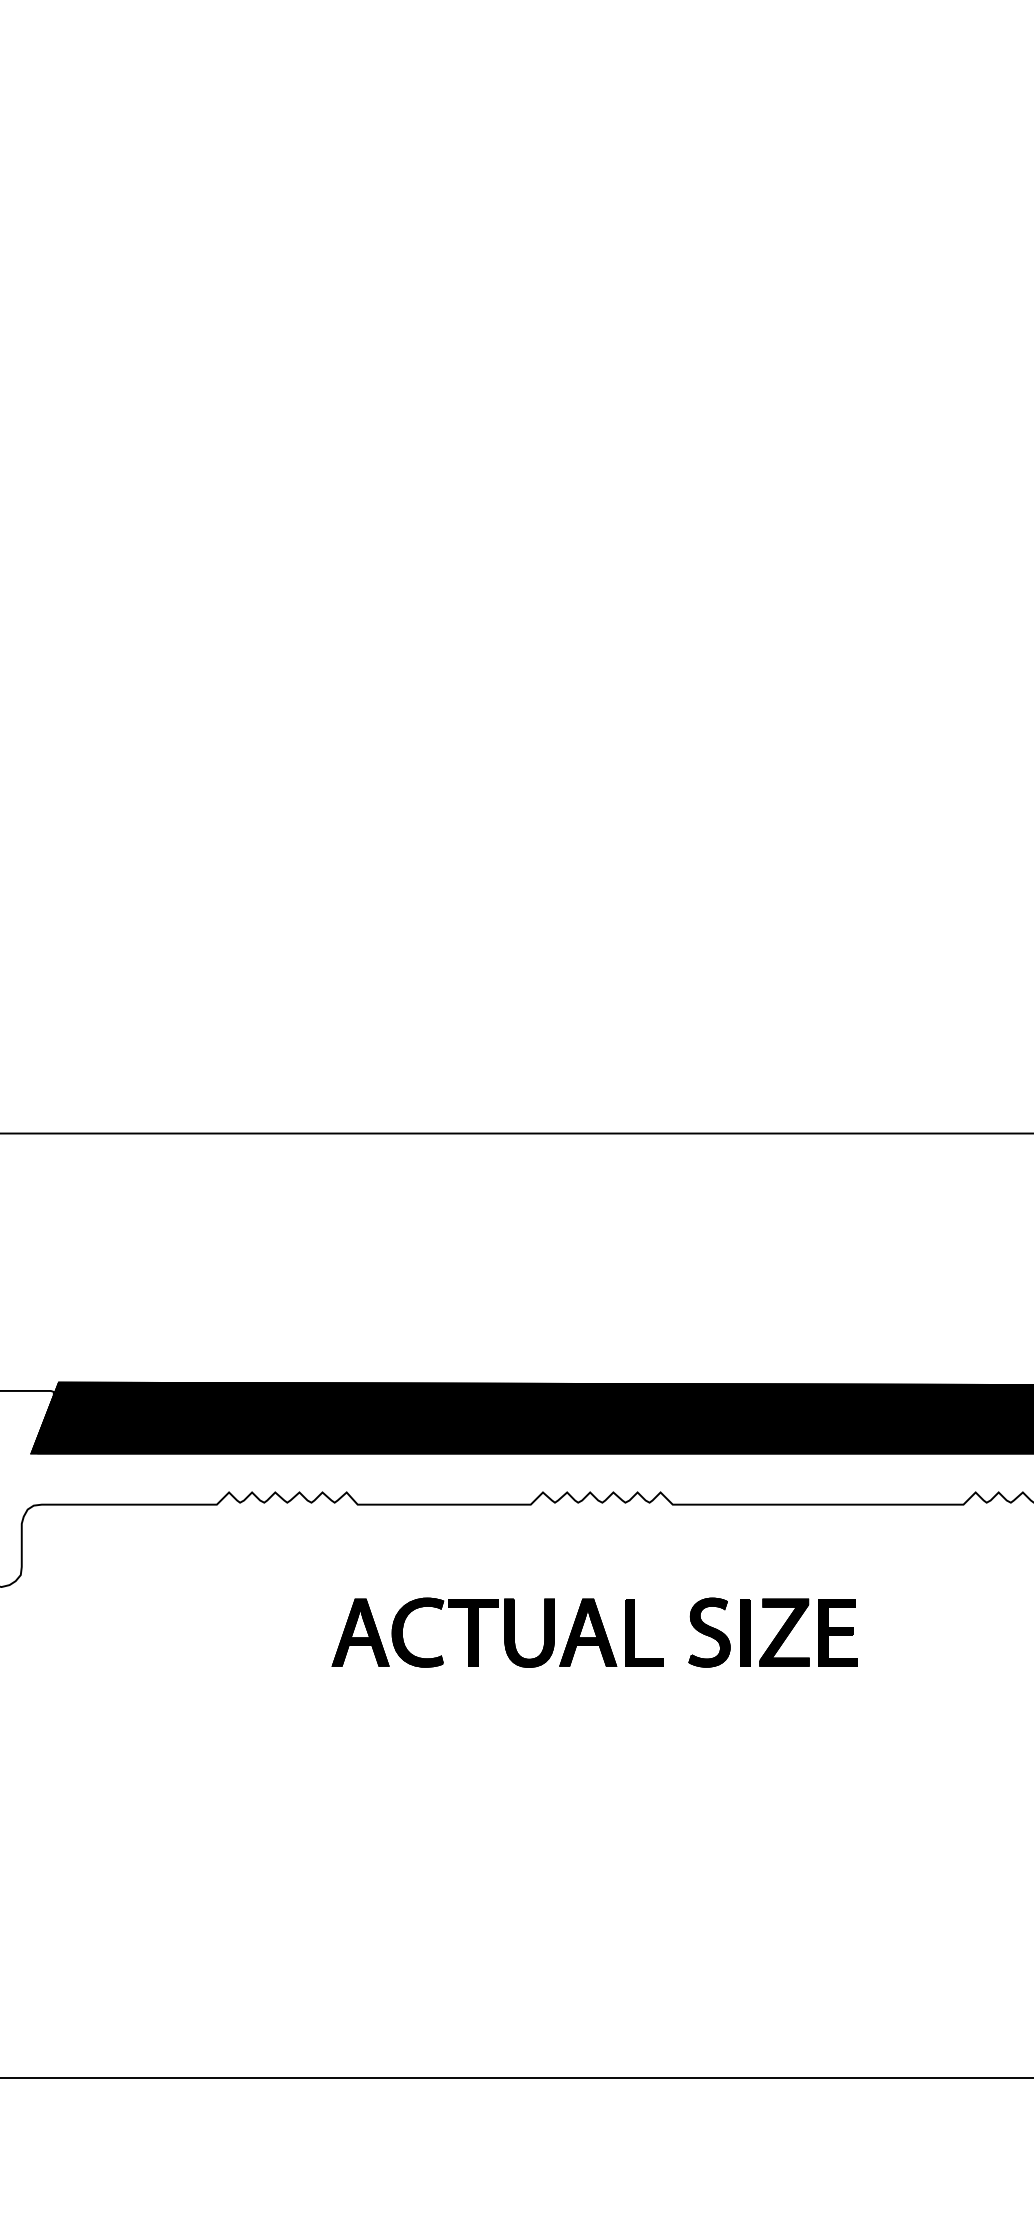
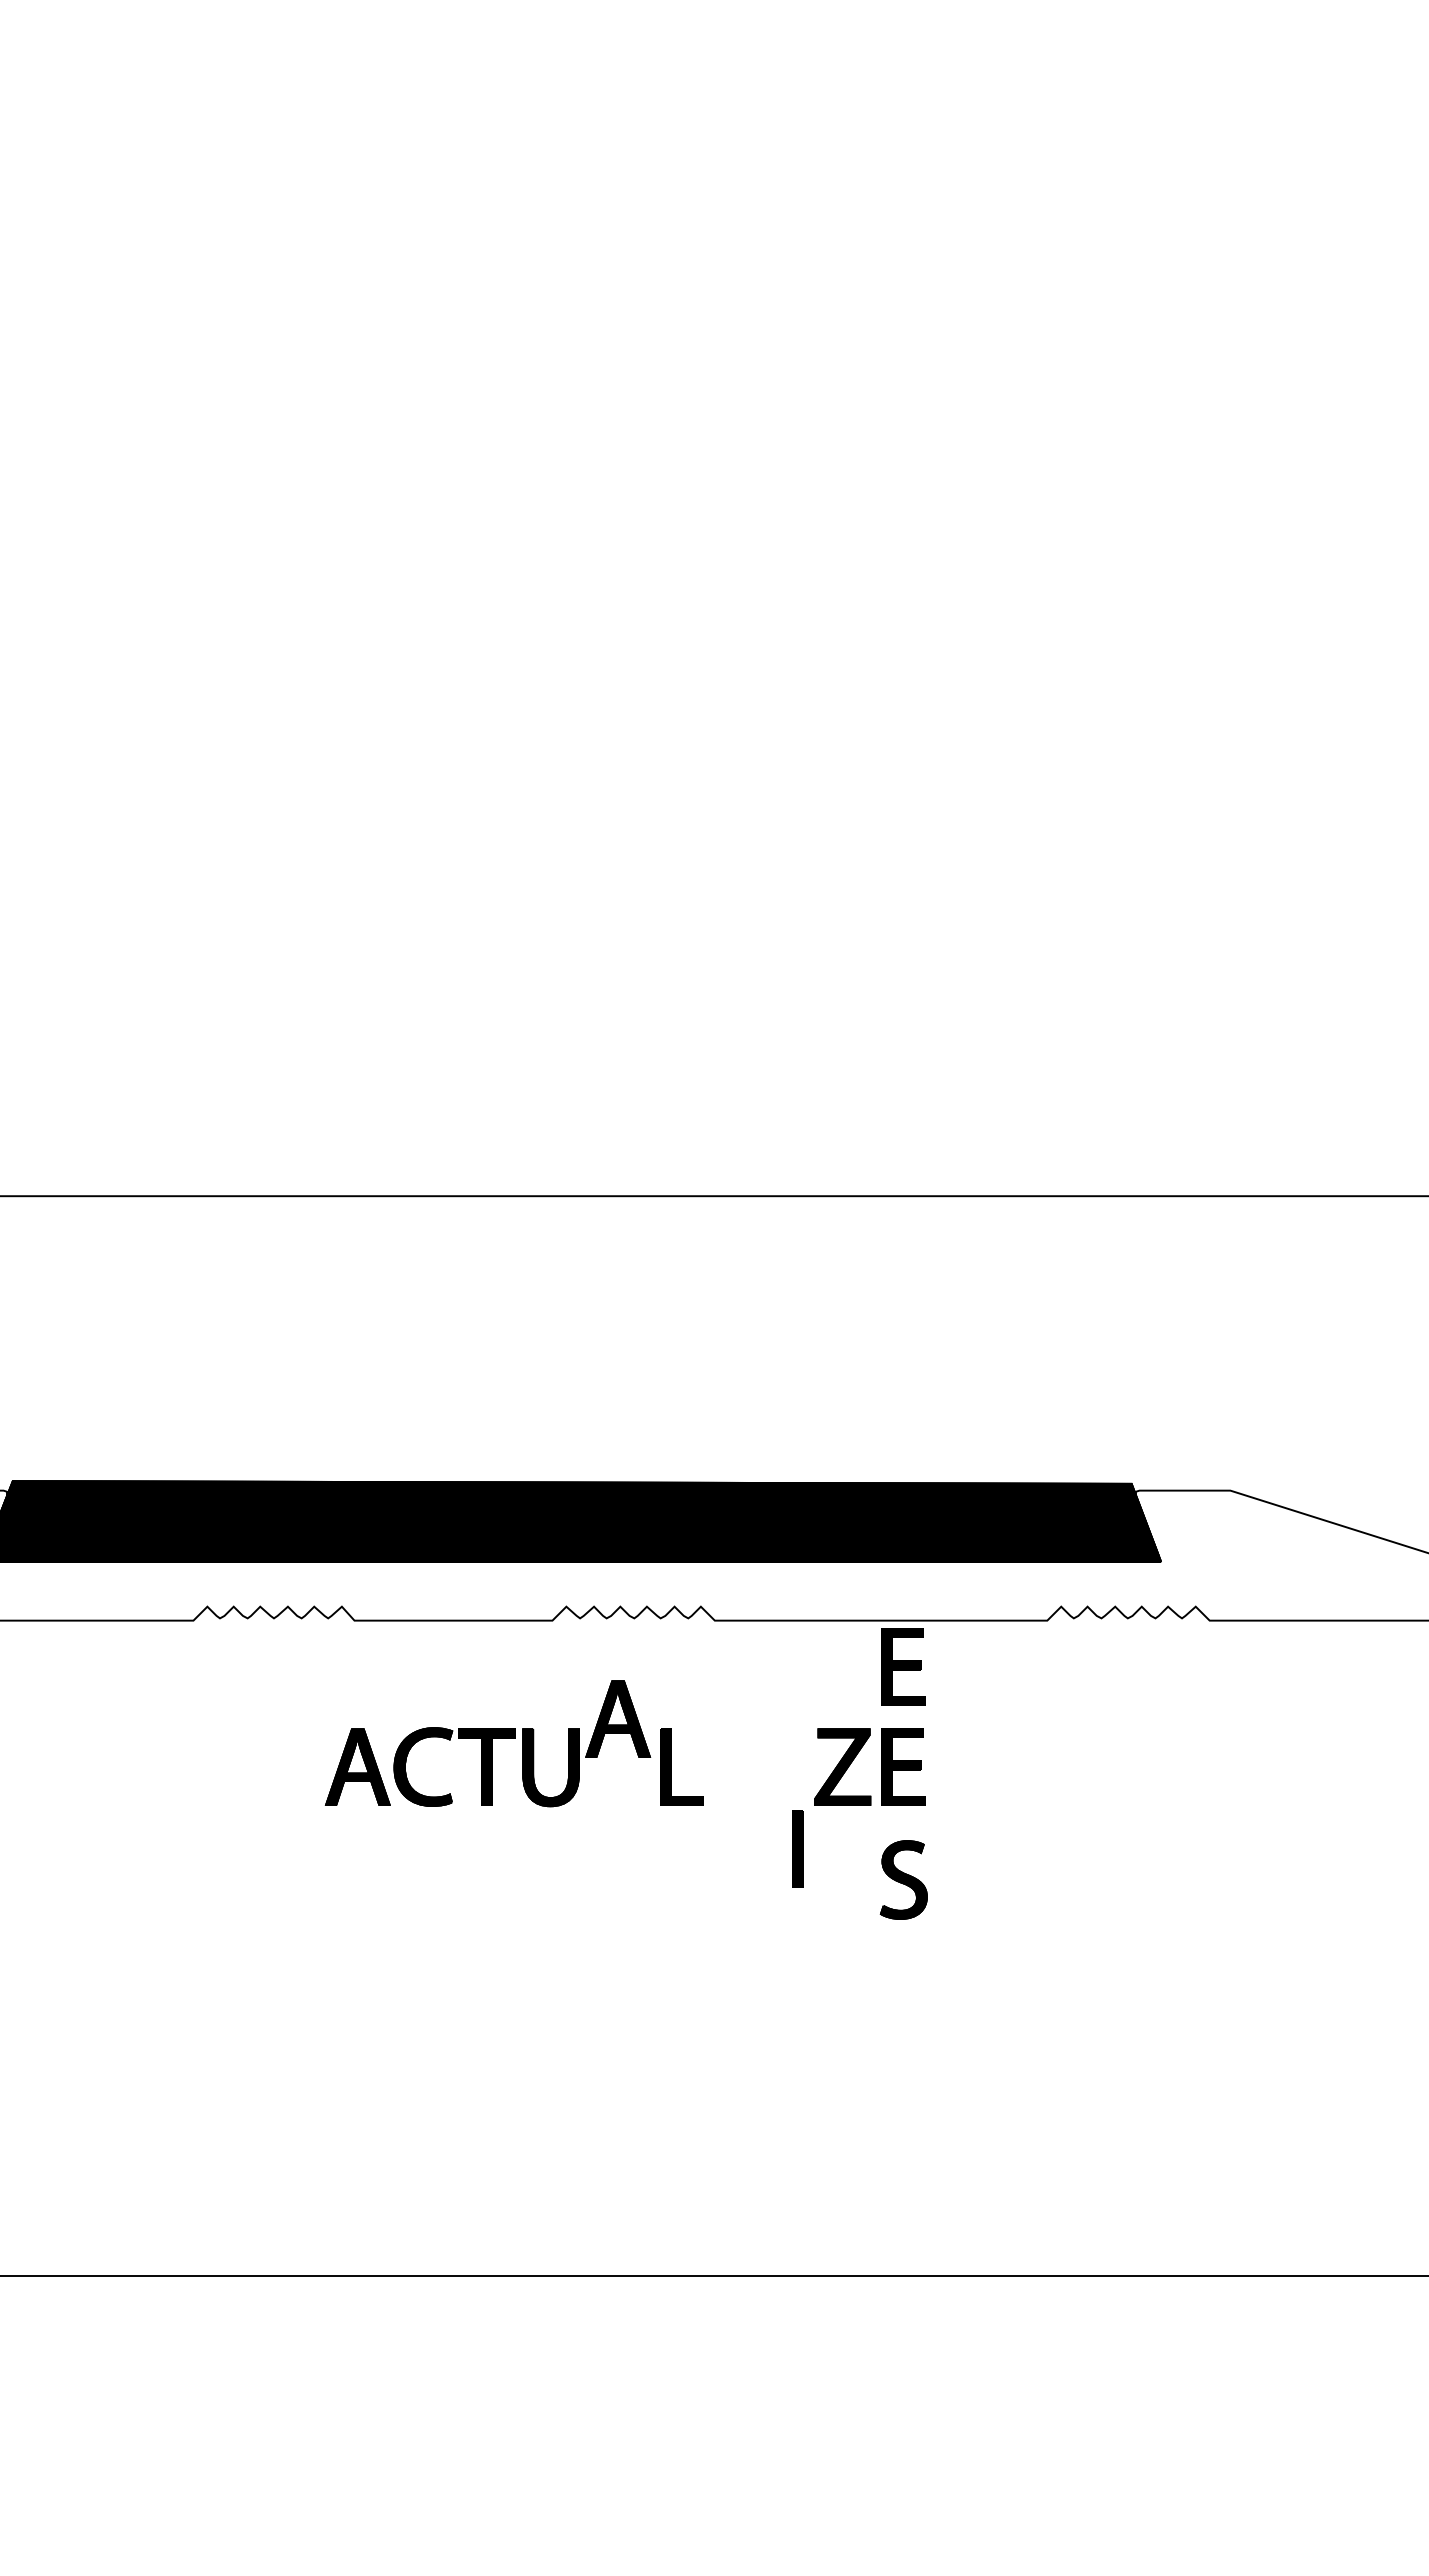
part: (837, 1544) -> (903, 1666), added
part: (588, 1632) -> (618, 1718), moved
part: (709, 1632) -> (903, 1879), moved
part: (745, 1632) -> (797, 1848), moved

